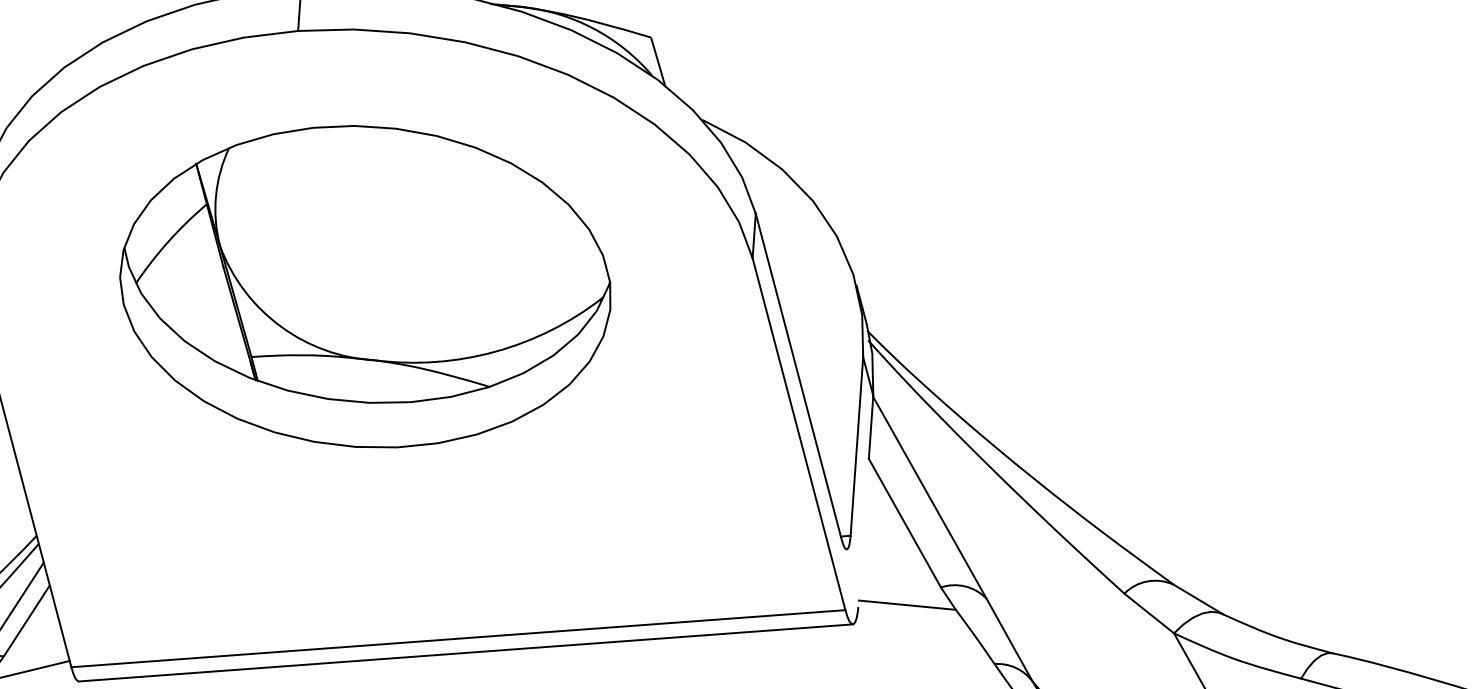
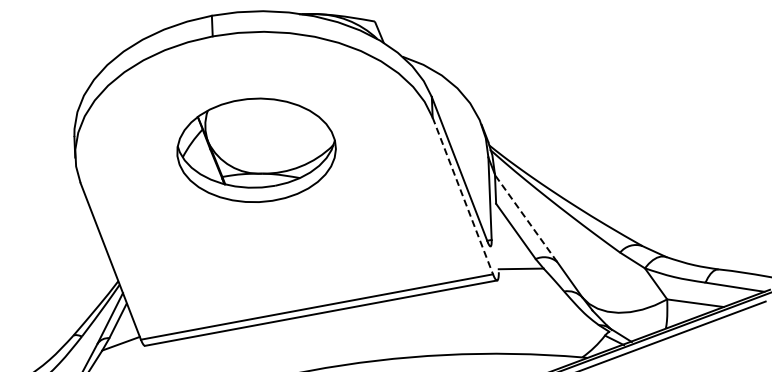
part: (365, 287) -> (256, 150), size x0.7
line: (798, 435) -> (462, 196), solid -> dashed
line: (928, 497) -> (525, 218), solid -> dashed

